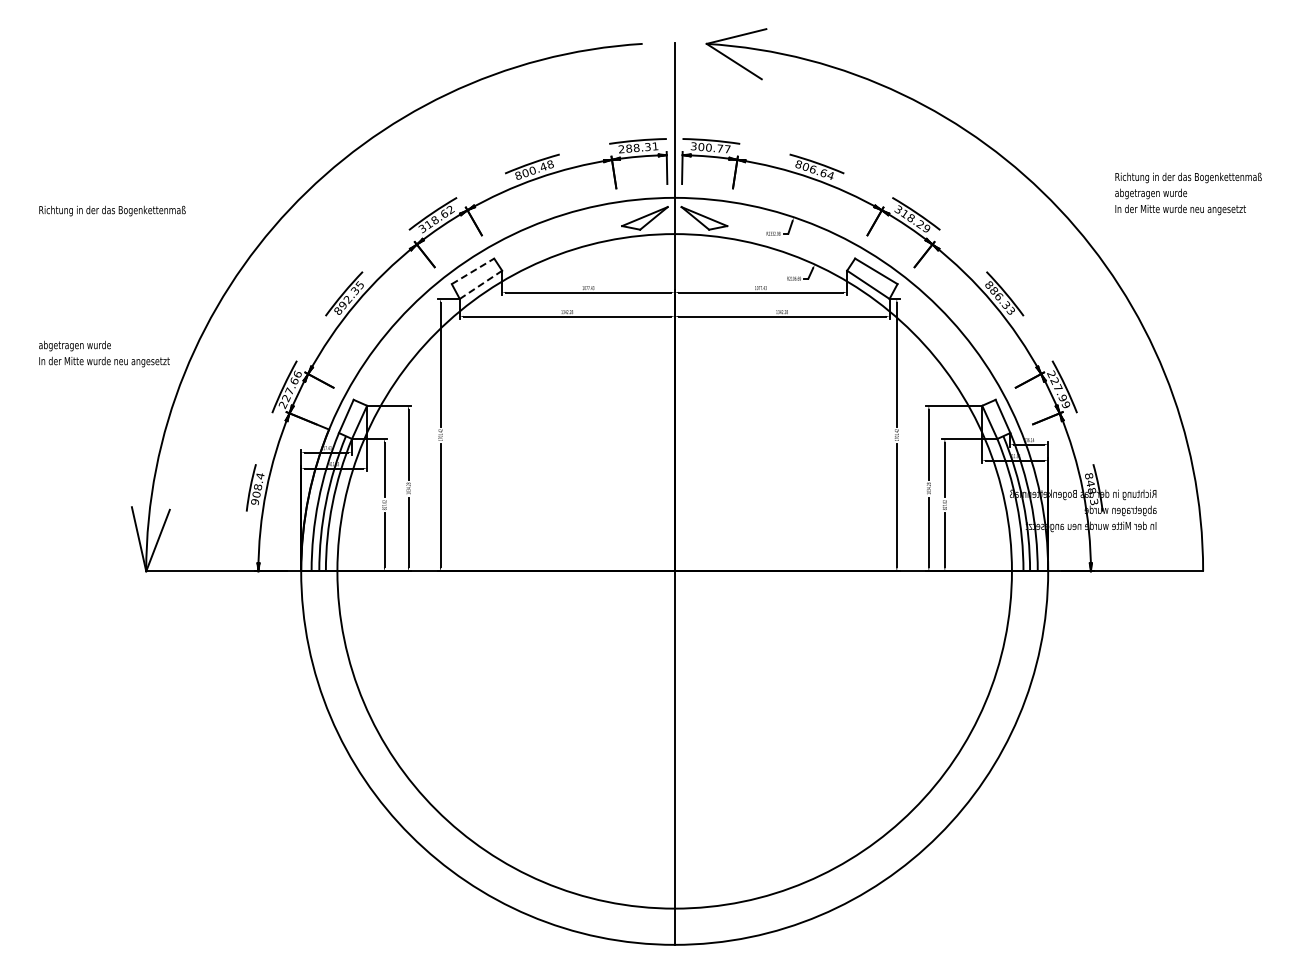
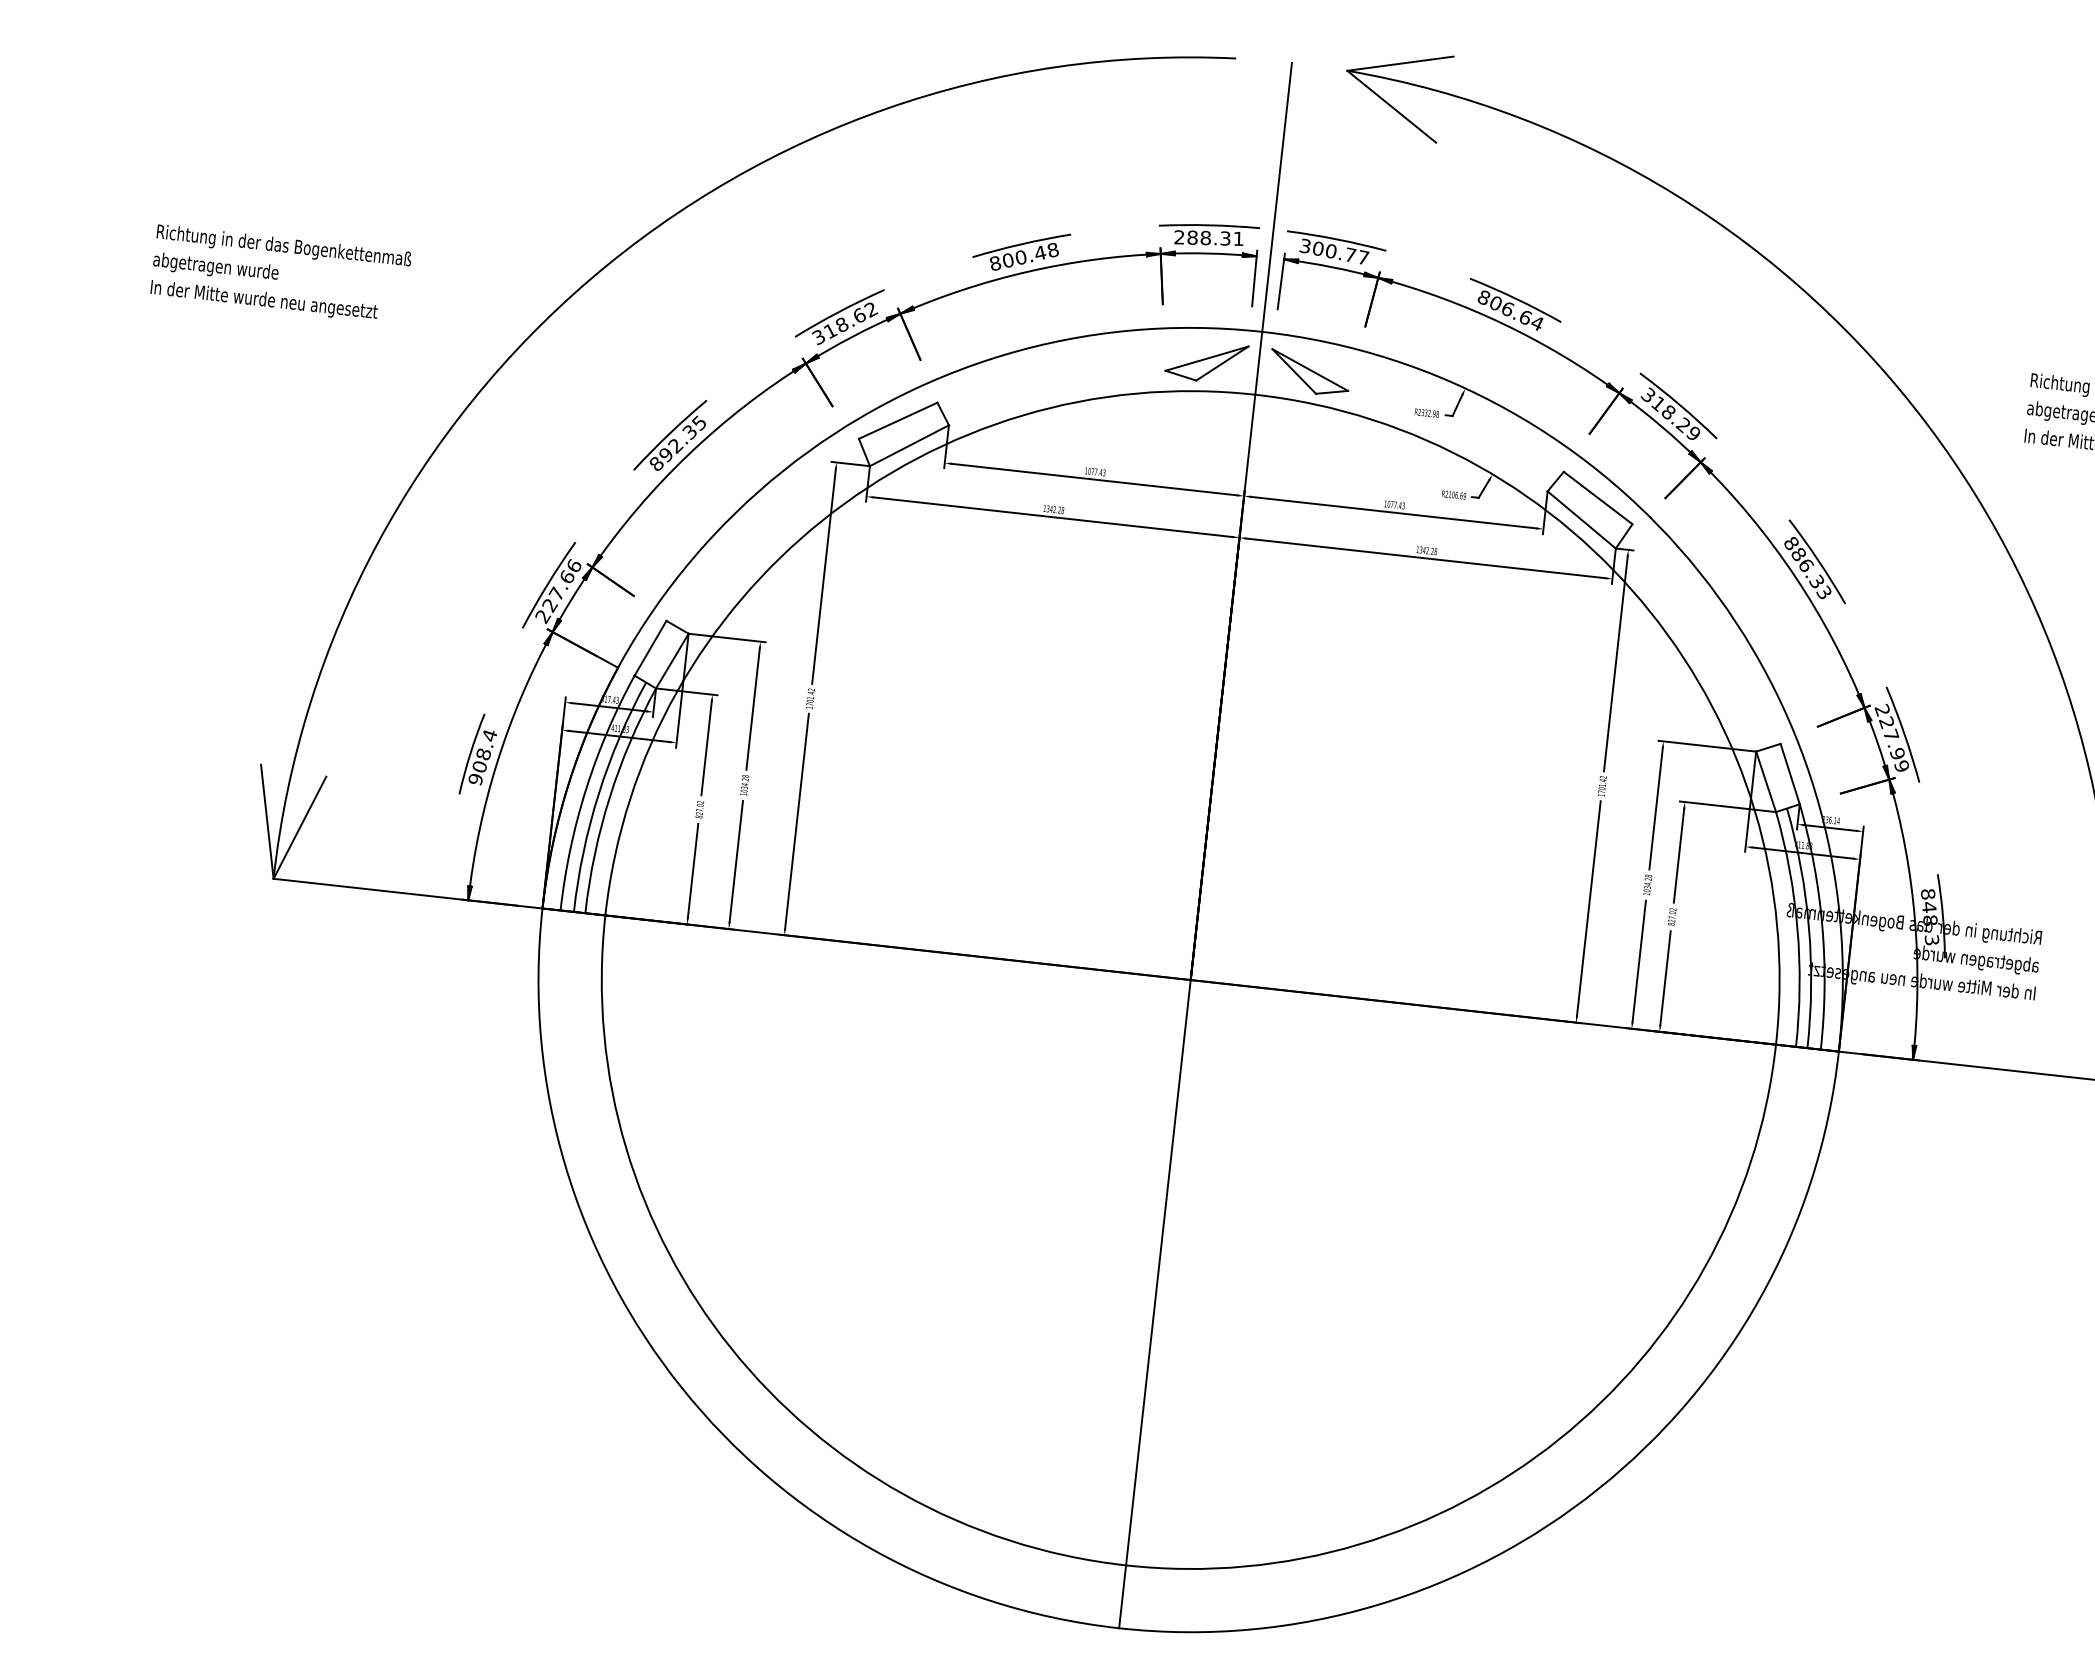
line: (473, 271) -> (898, 421), dashed -> solid
line: (480, 285) -> (908, 446), dashed -> solid
text: (104, 353) -> (265, 286), moved

